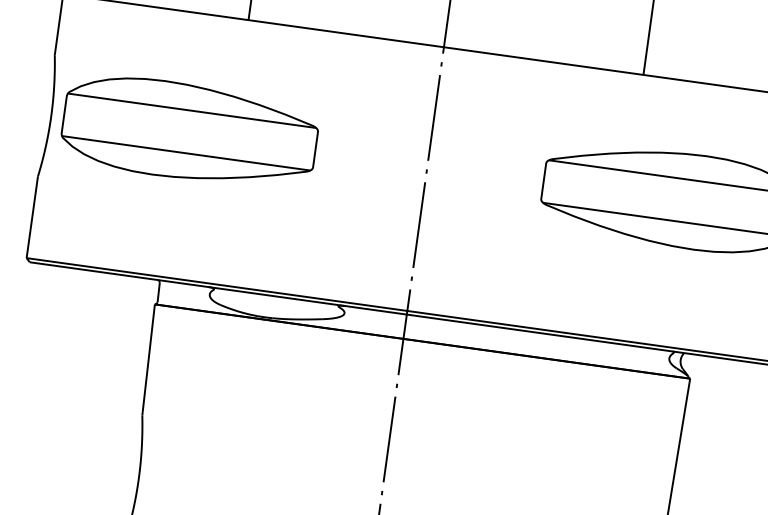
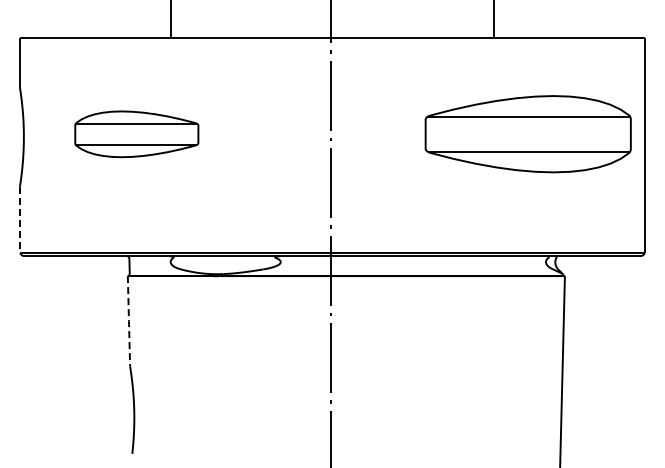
part: (189, 132) -> (136, 134), size x0.6
line: (31, 217) -> (19, 220), solid -> dashed
line: (147, 360) -> (128, 321), solid -> dashed

